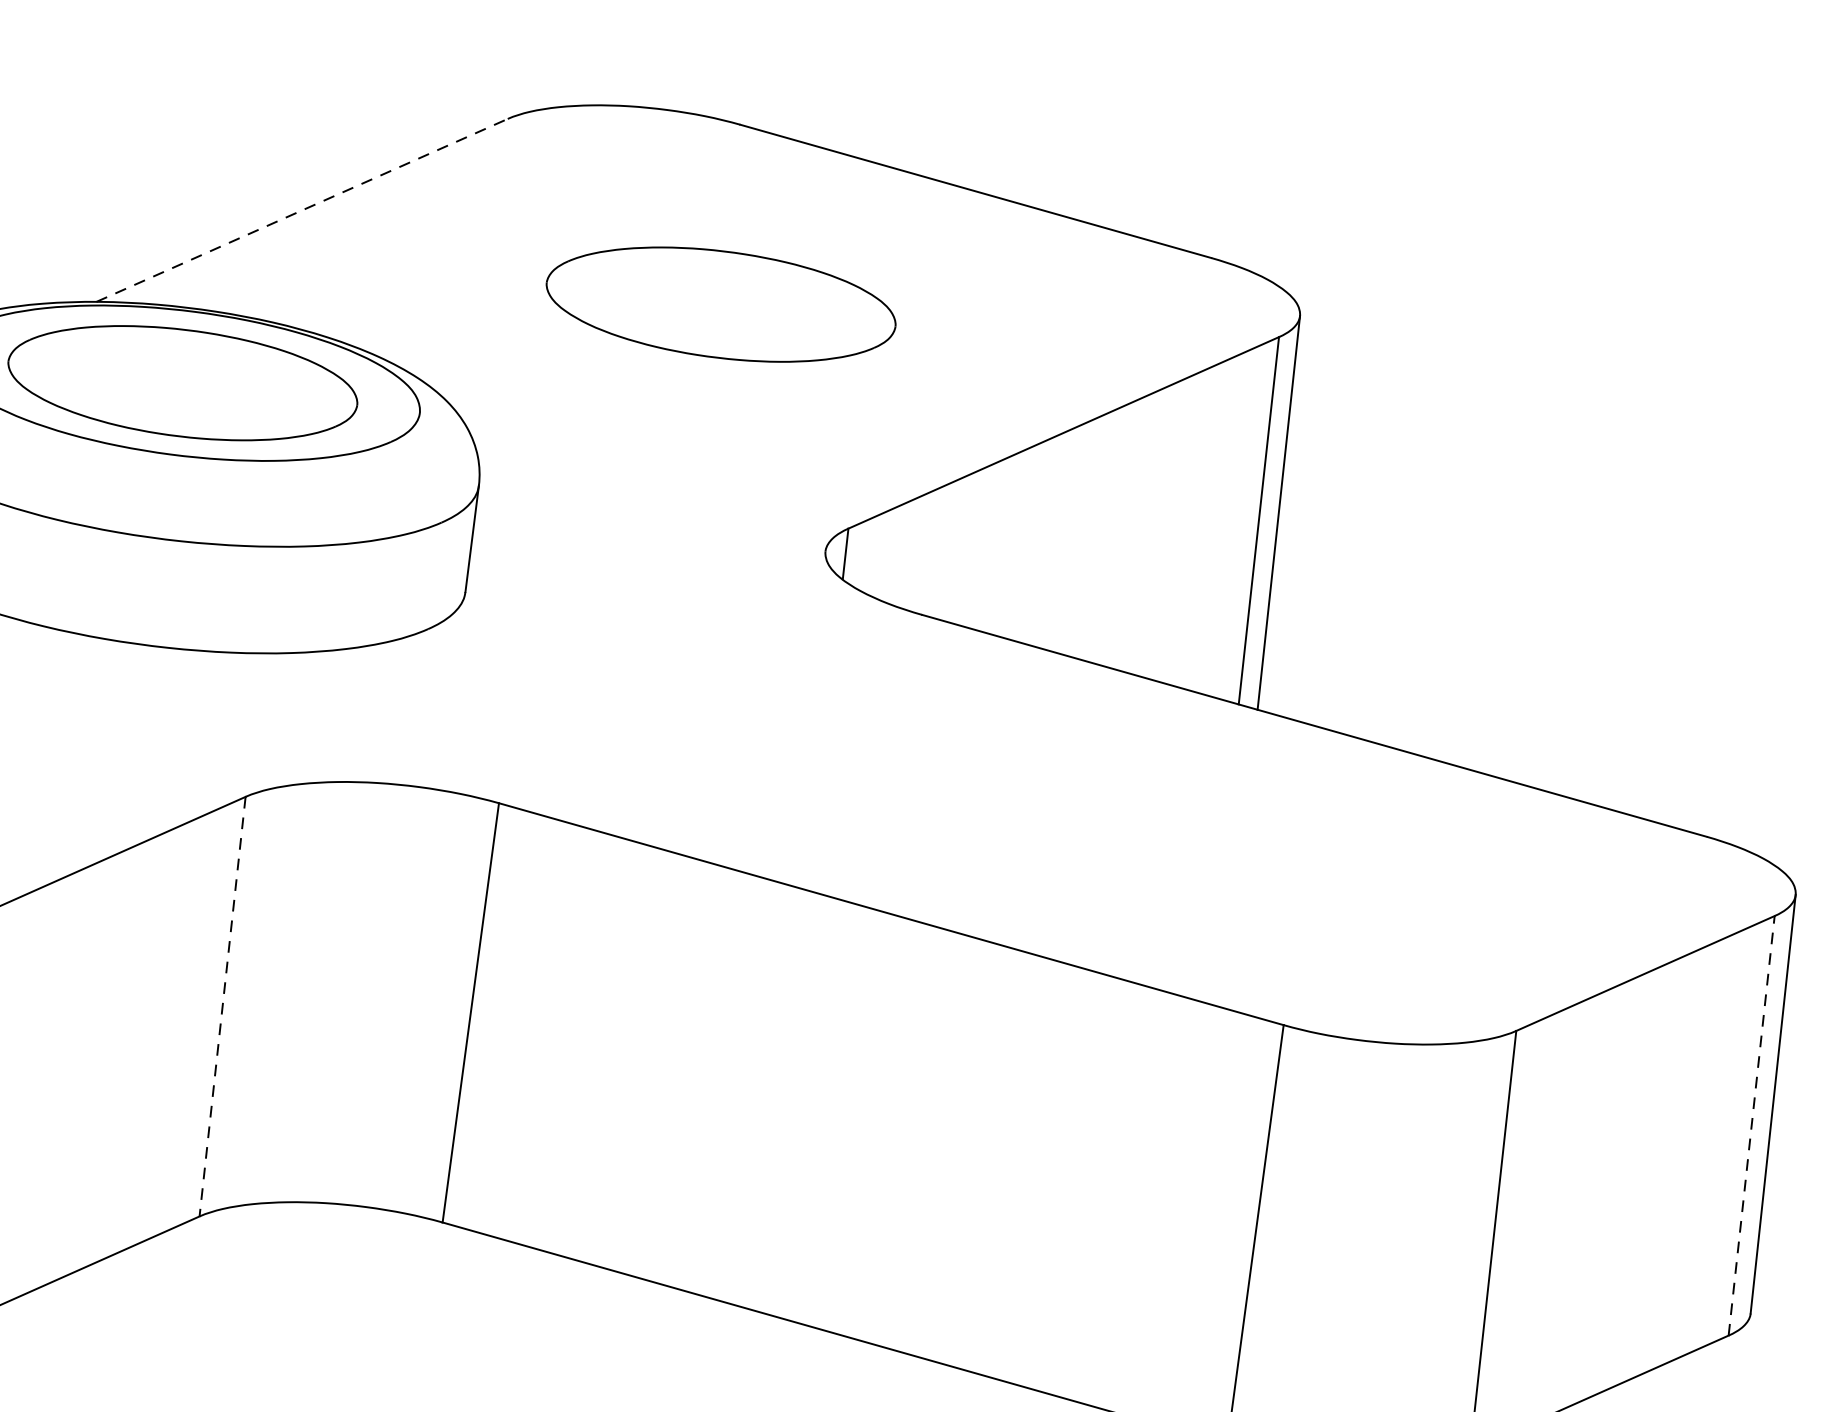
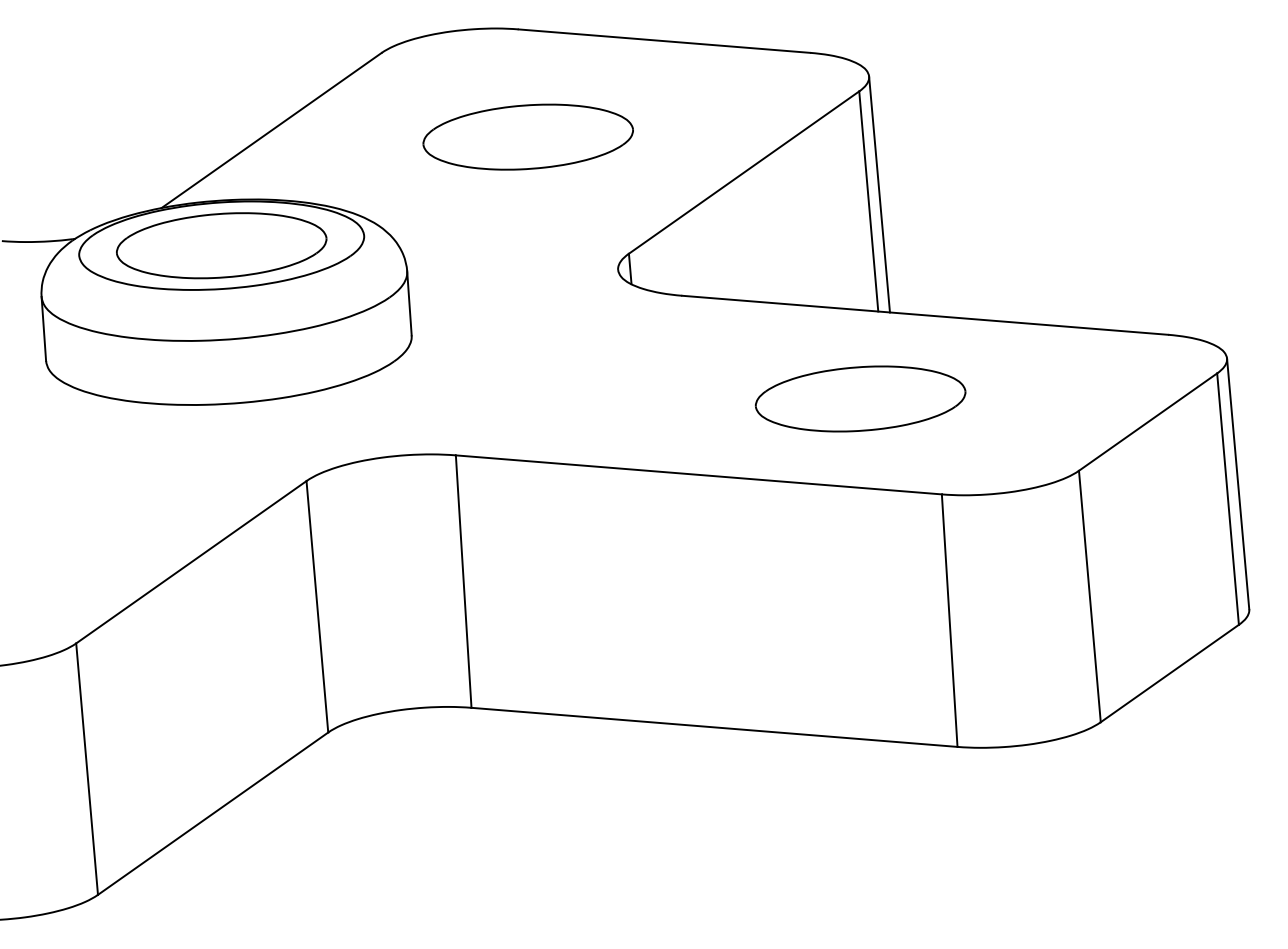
line: (302, 210) -> (271, 130), dashed -> solid
part: (1181, 841) -> (860, 398), added
line: (222, 1007) -> (317, 607), dashed -> solid
line: (1752, 1124) -> (1228, 498), dashed -> solid

